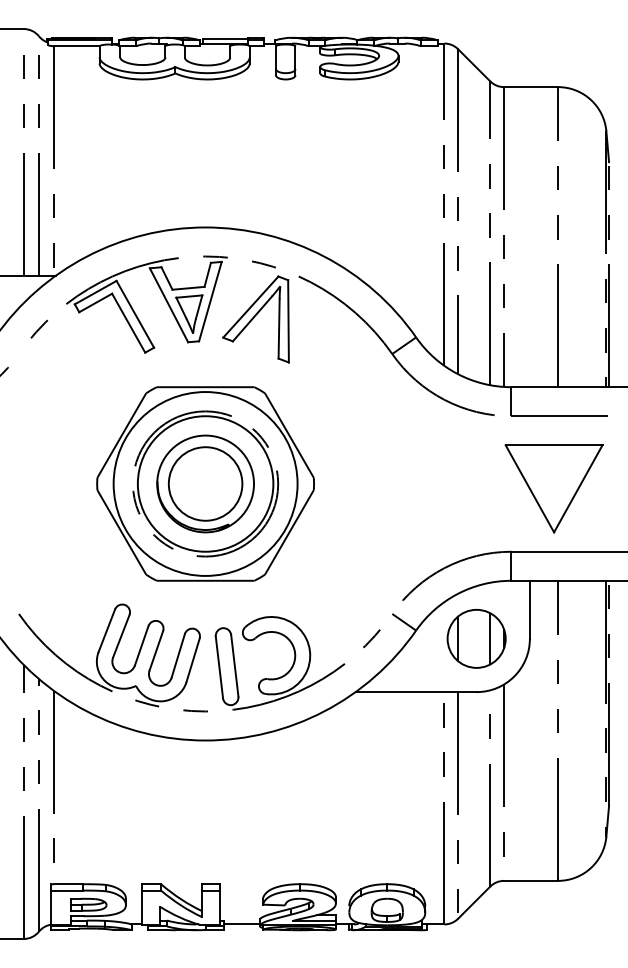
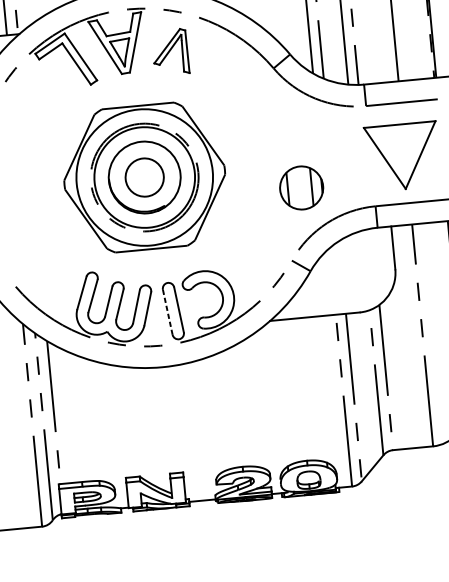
part: (255, 319) -> (170, 52), size x0.7
circle: (205, 483) -> (144, 177), size x0.7
part: (476, 638) -> (301, 187), moved
line: (219, 667) -> (167, 312), solid -> dashed

